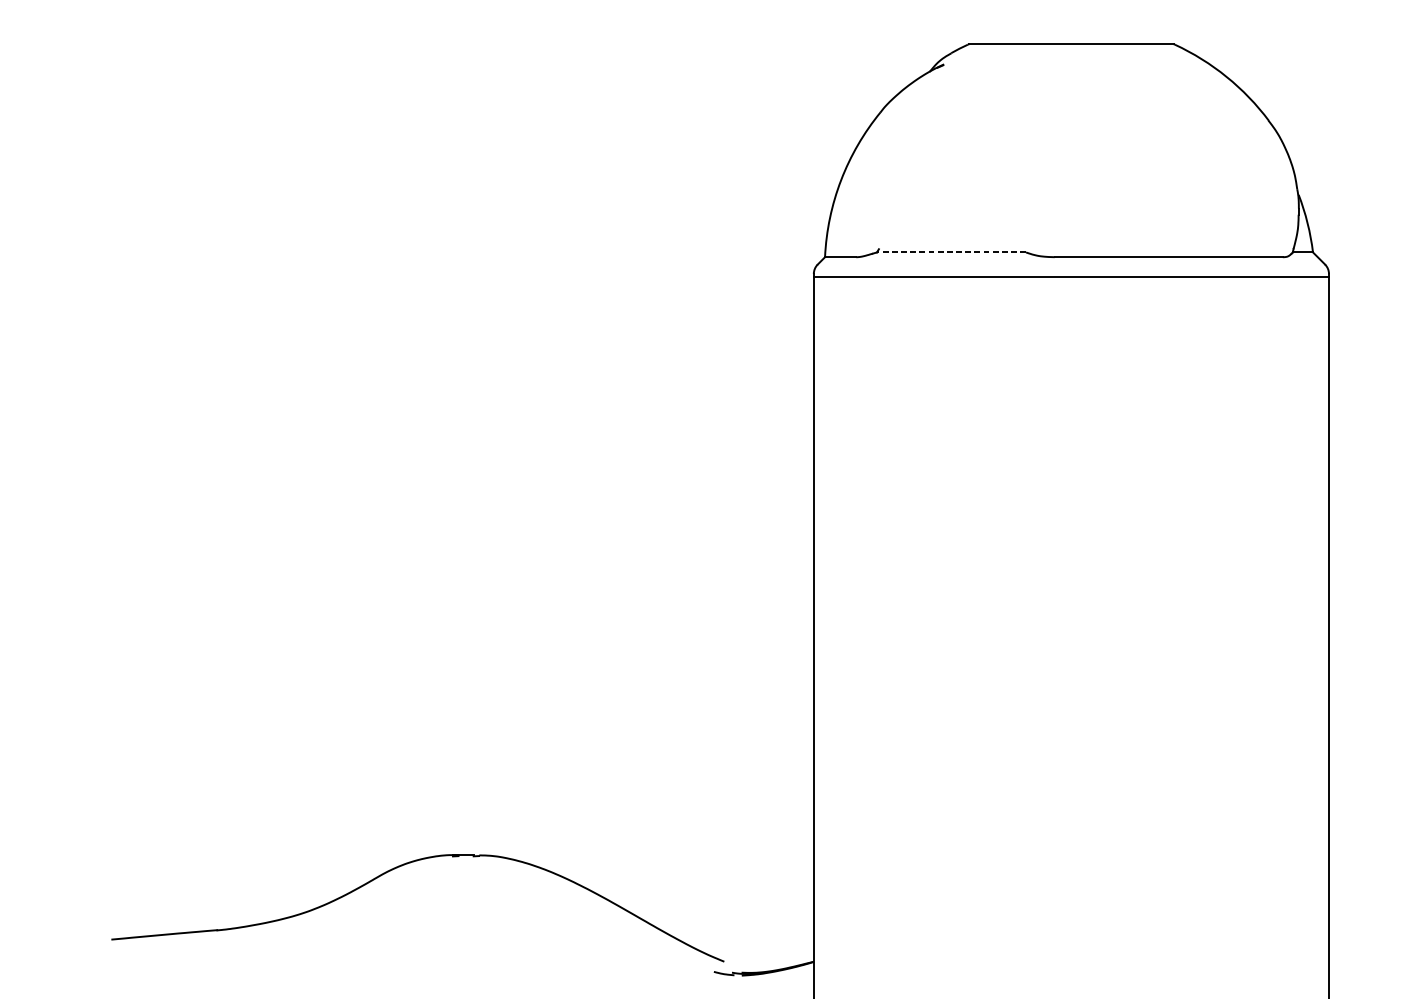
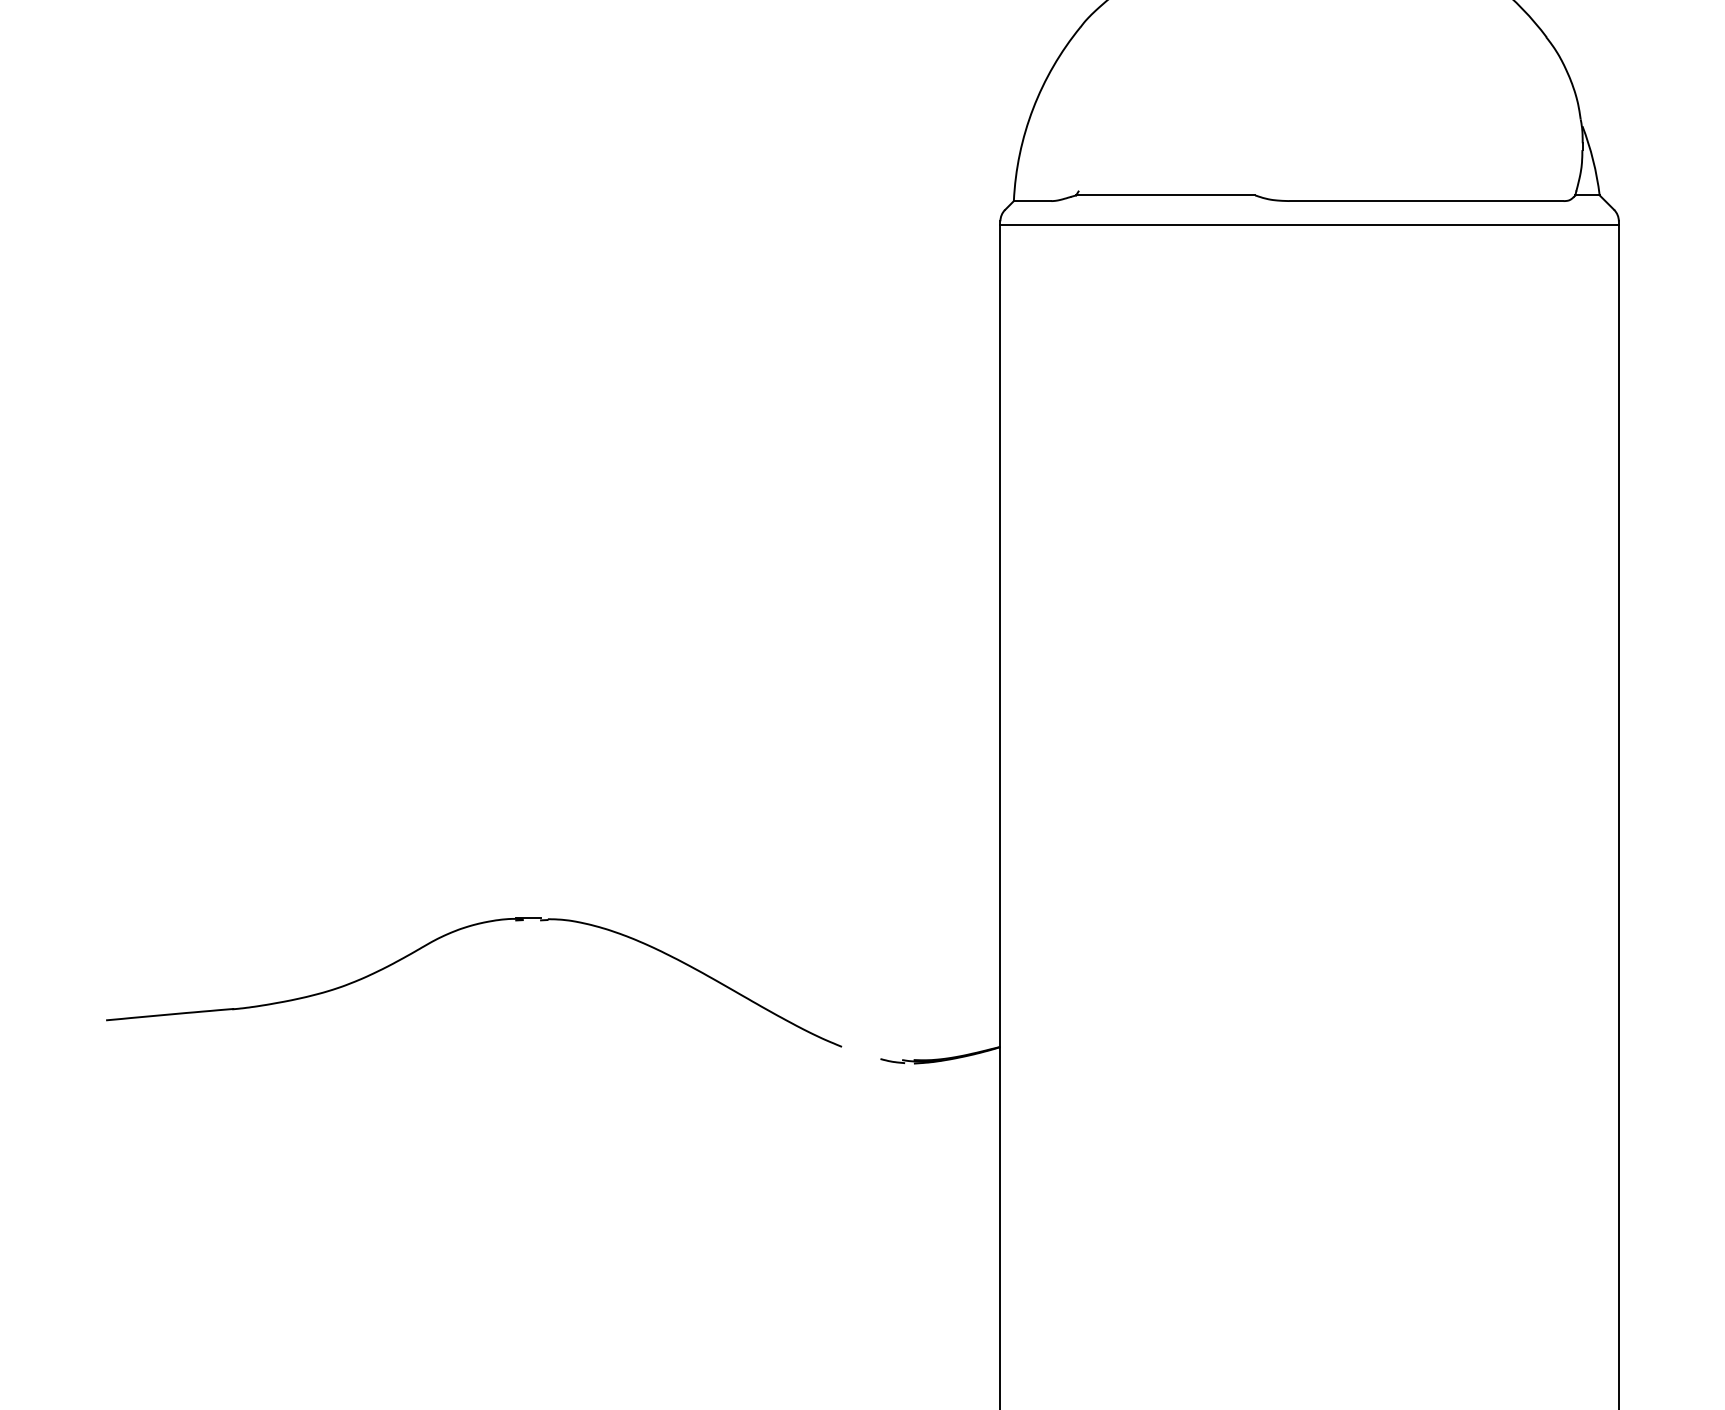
line: (951, 252) -> (1165, 195), dashed -> solid
part: (399, 867) -> (452, 933), moved

